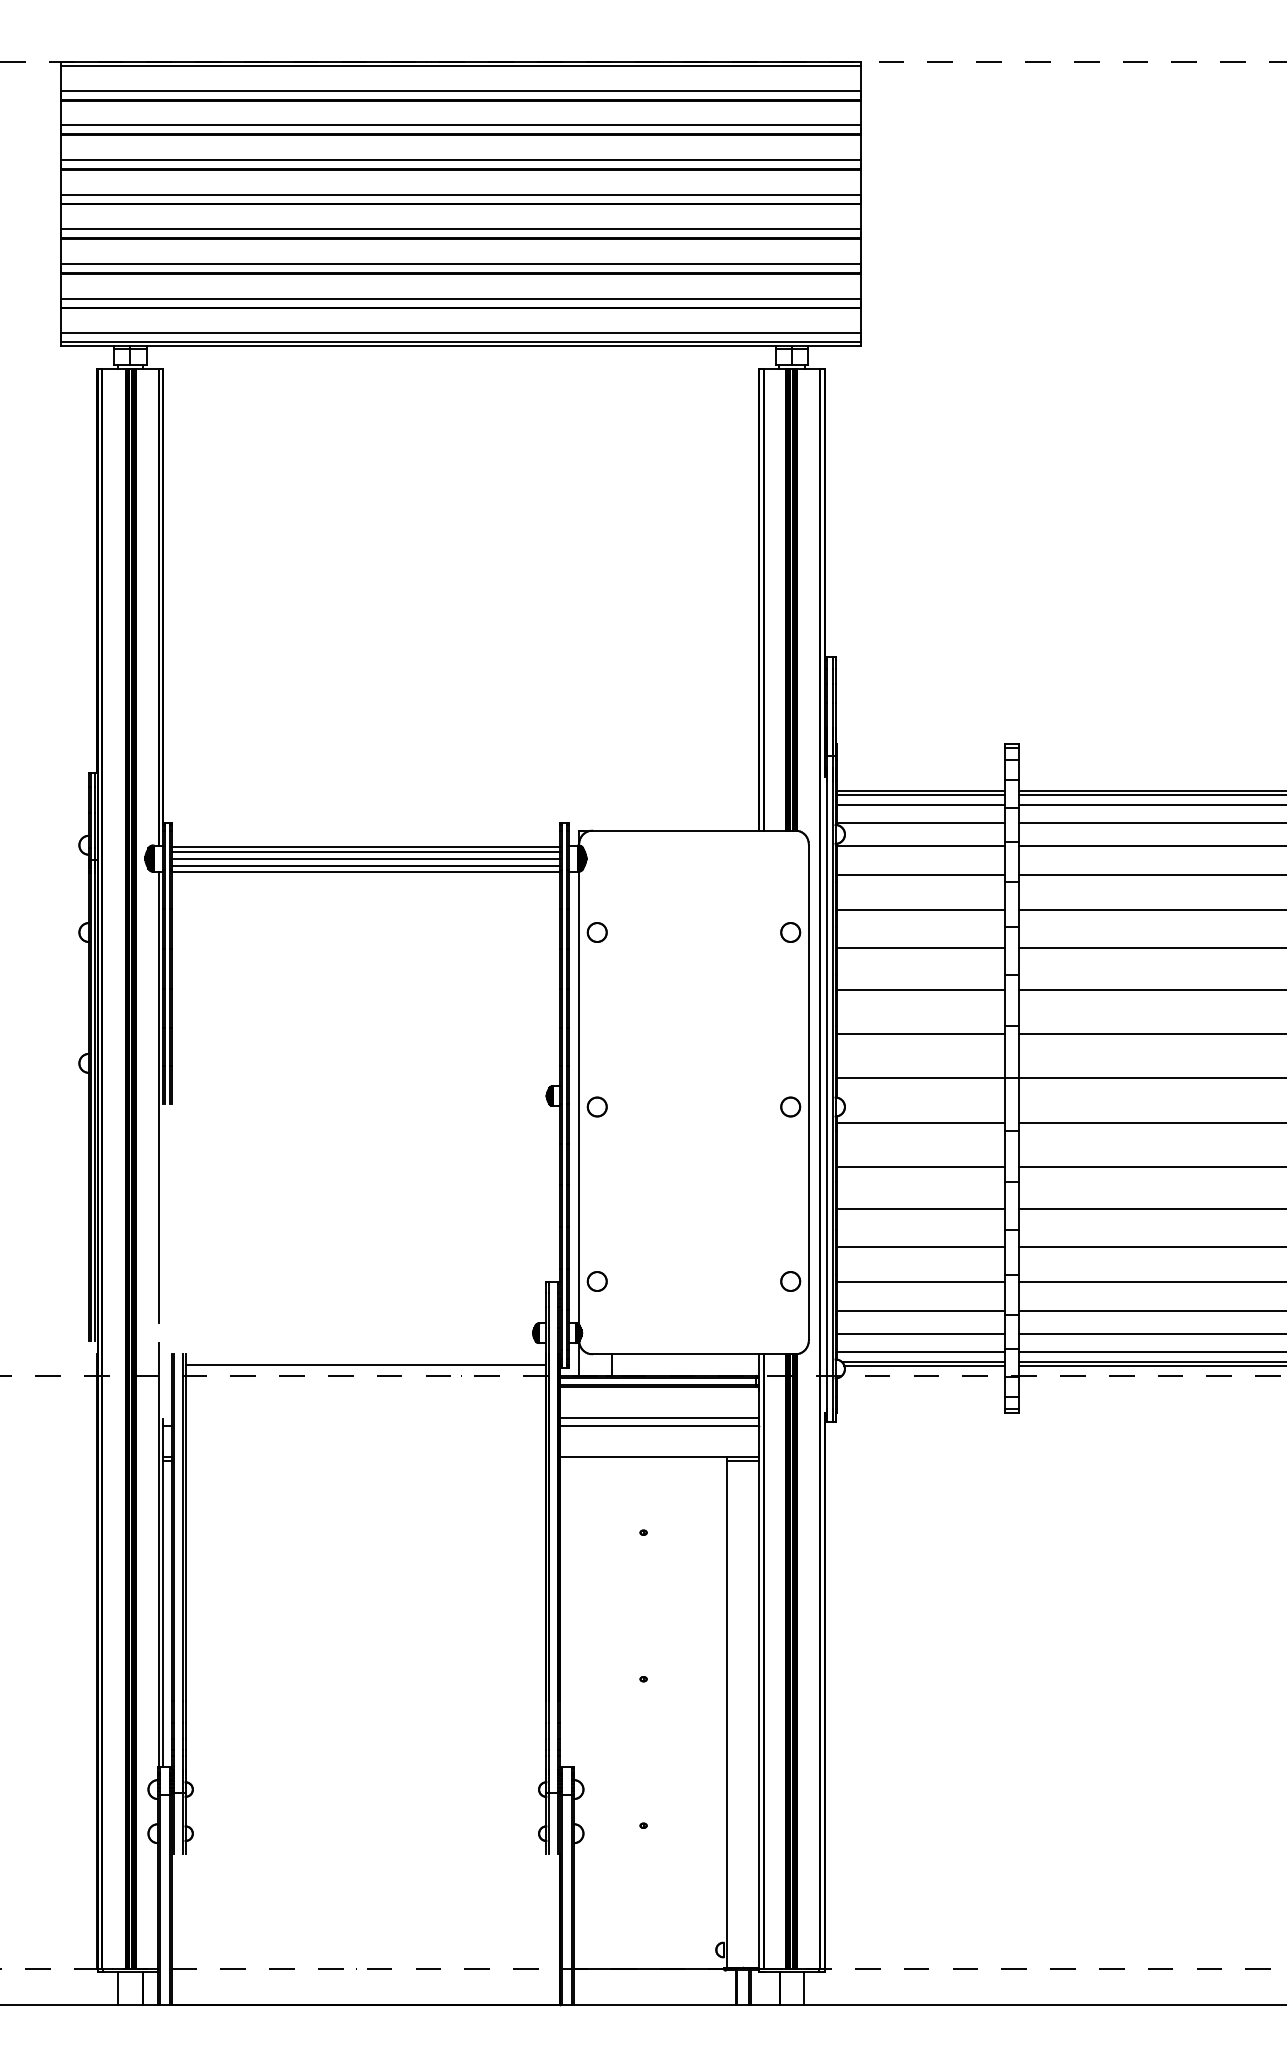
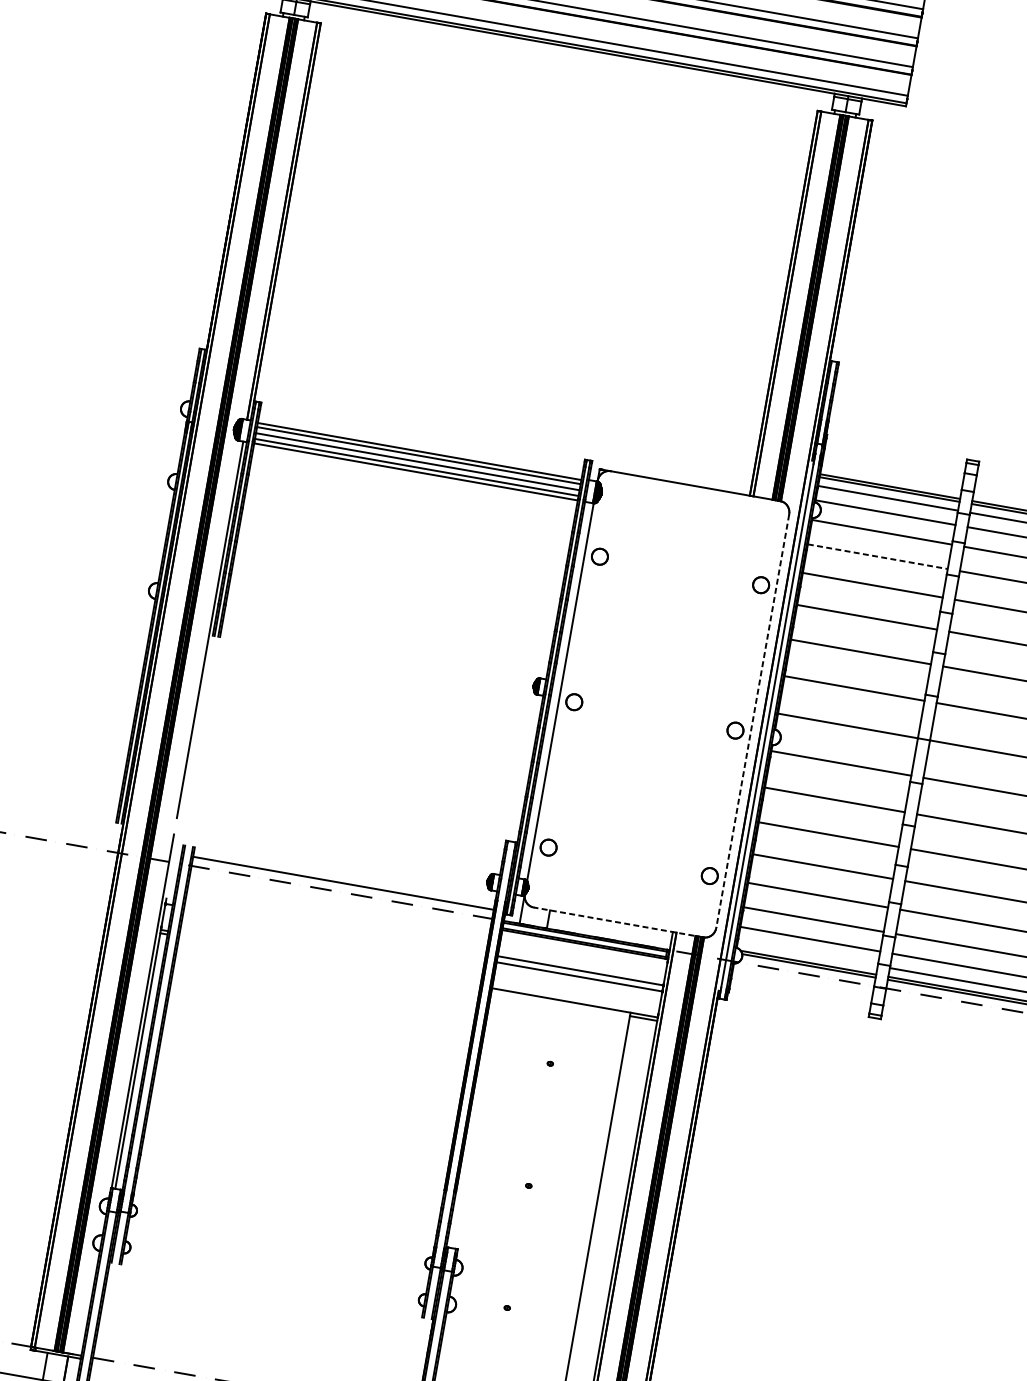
line: (920, 875) -> (877, 556), solid -> dashed
line: (808, 1092) -> (752, 721), solid -> dashed
line: (920, 1351) -> (807, 953), removed
line: (693, 1354) -> (618, 922), solid -> dashed

